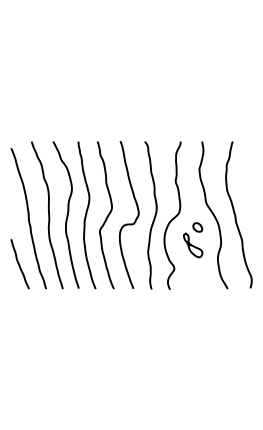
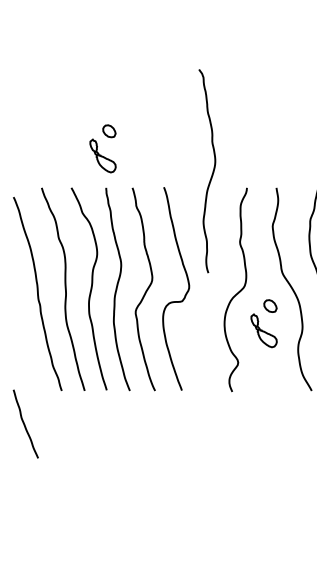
part: (76, 113) -> (103, 149), added
curve: (154, 215) -> (212, 171), moved
curve: (19, 264) -> (25, 424), moved

